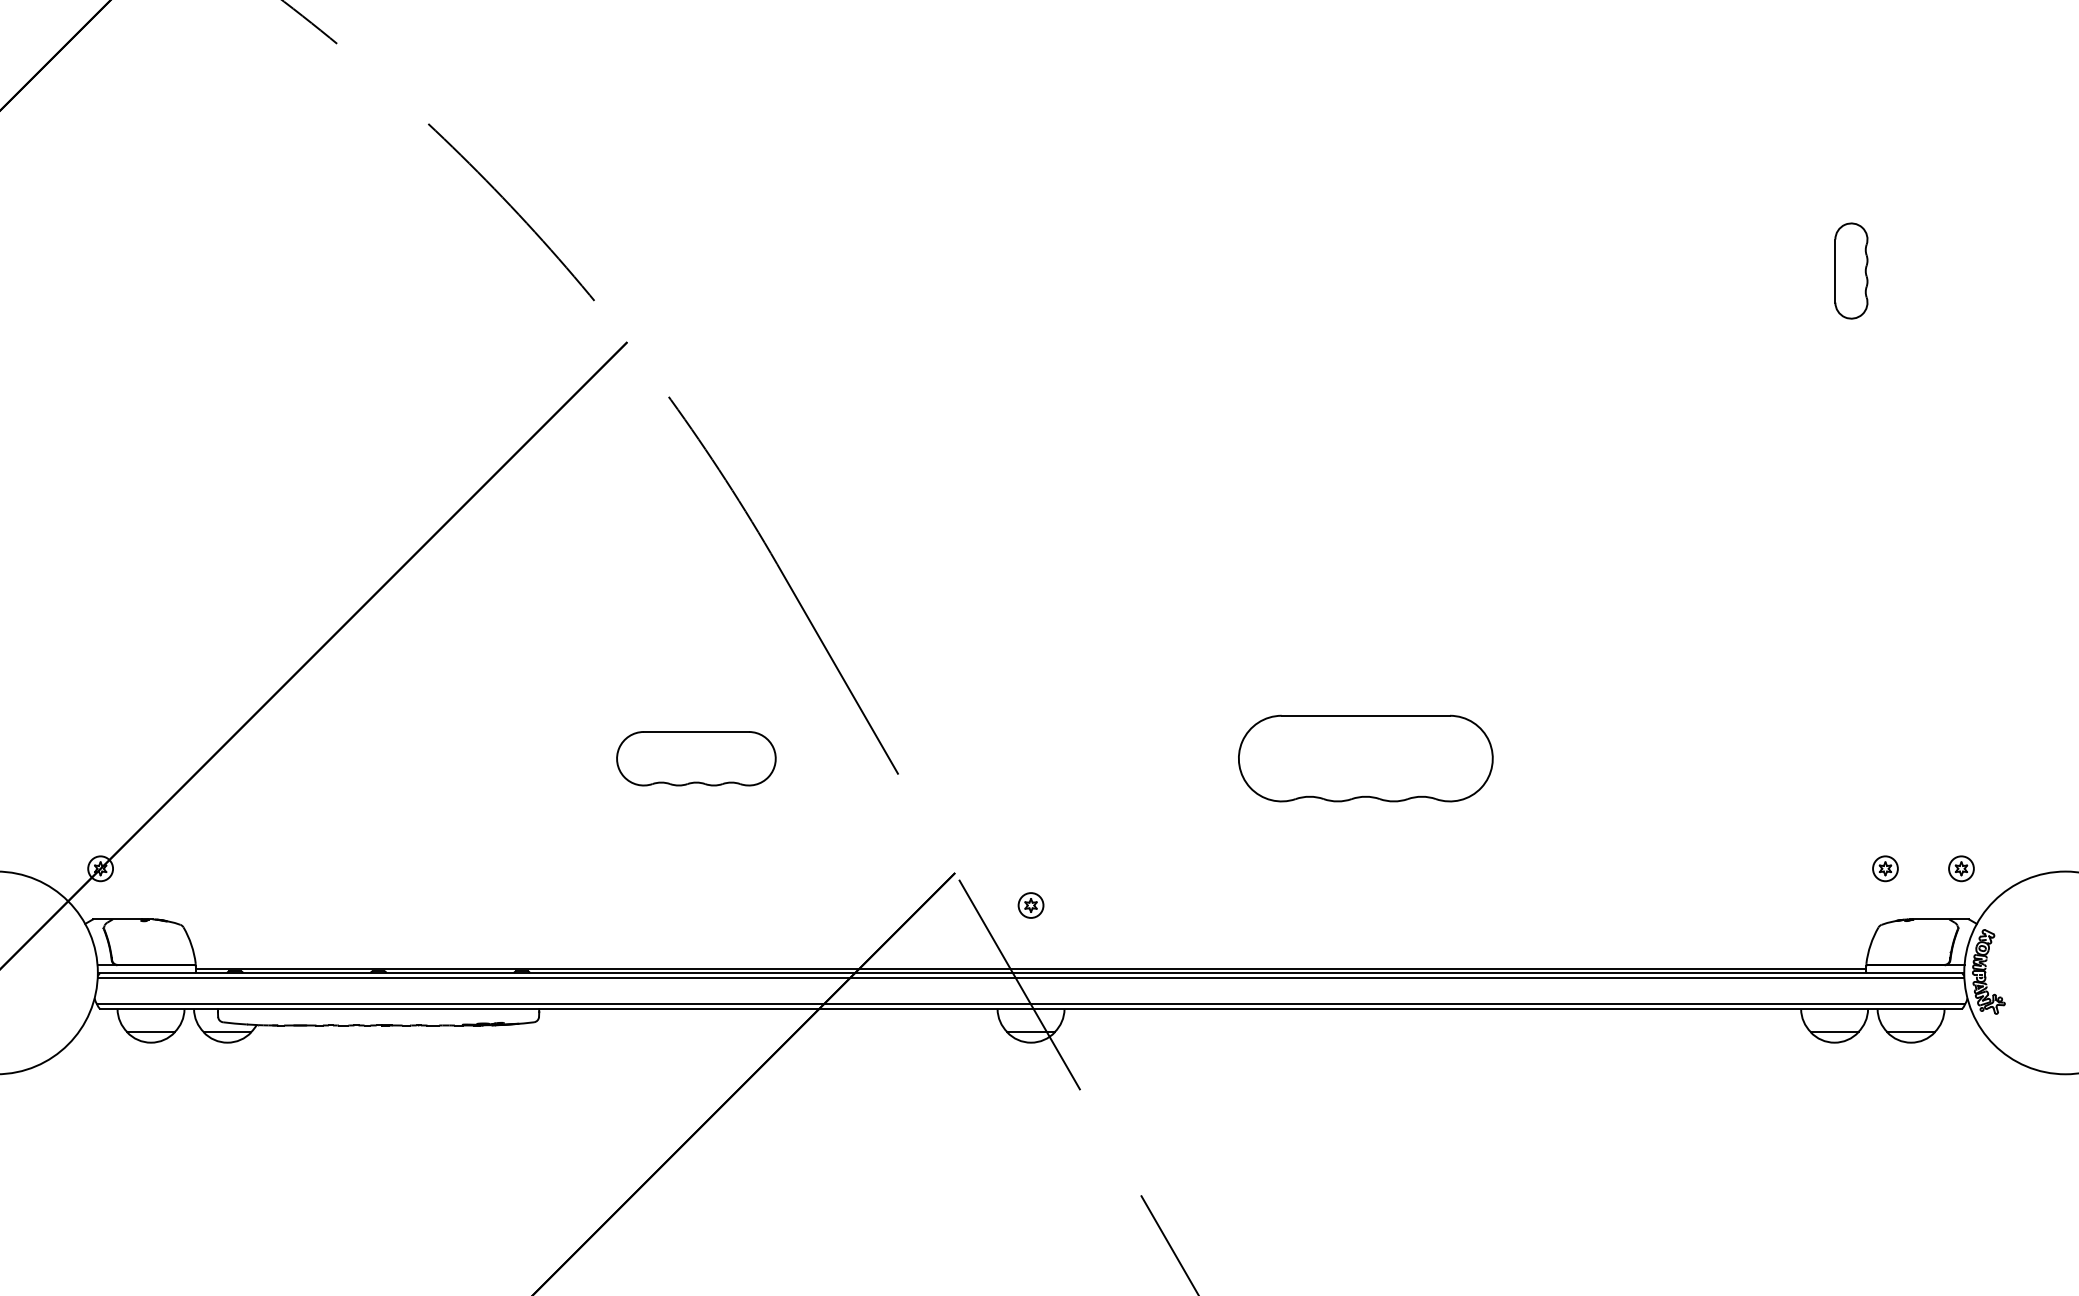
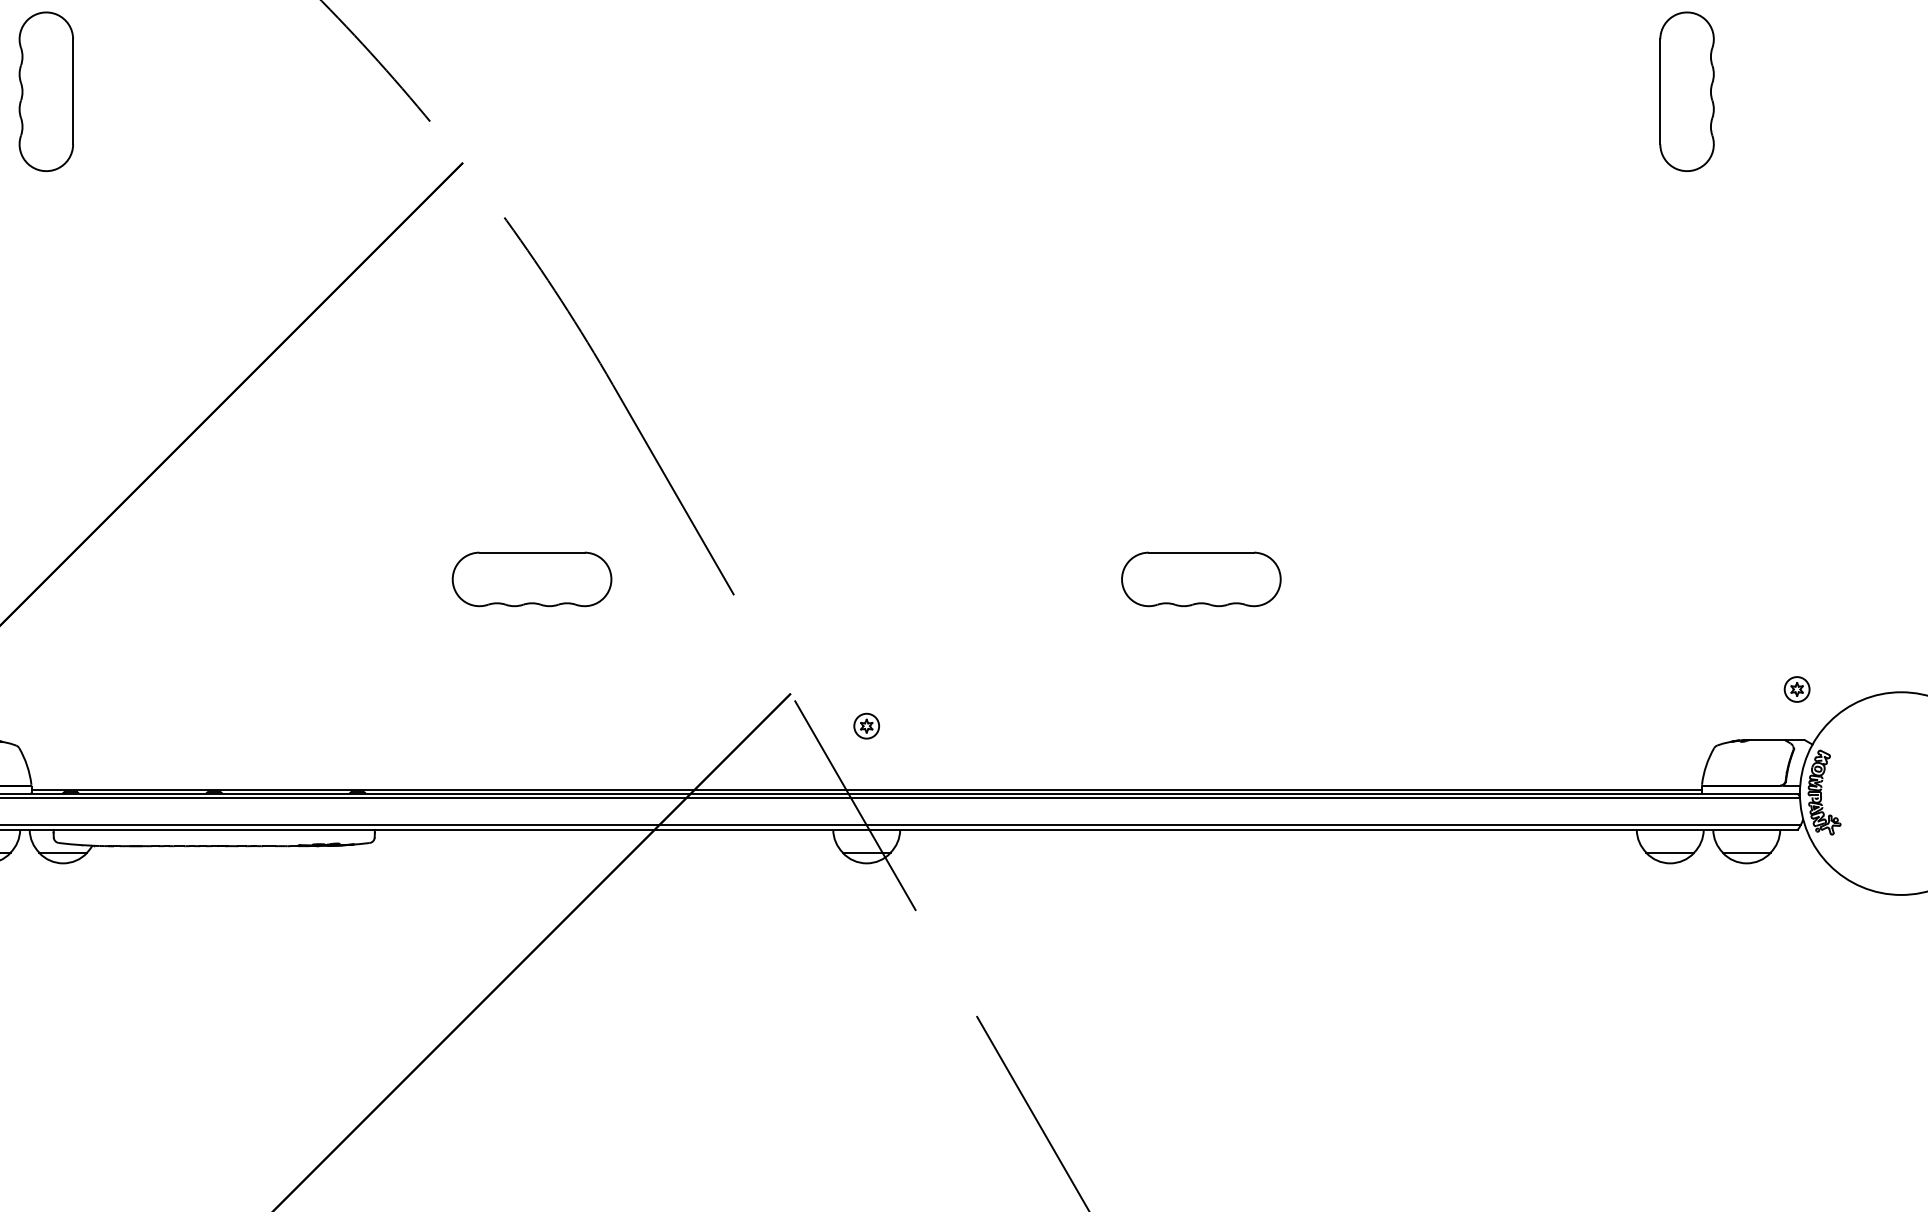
part: (210, 270) -> (46, 91), added
part: (1851, 270) -> (1687, 91), size x1.67
part: (1365, 758) -> (1201, 579), size x0.62
part: (1885, 868) -> (1721, 689), removed

